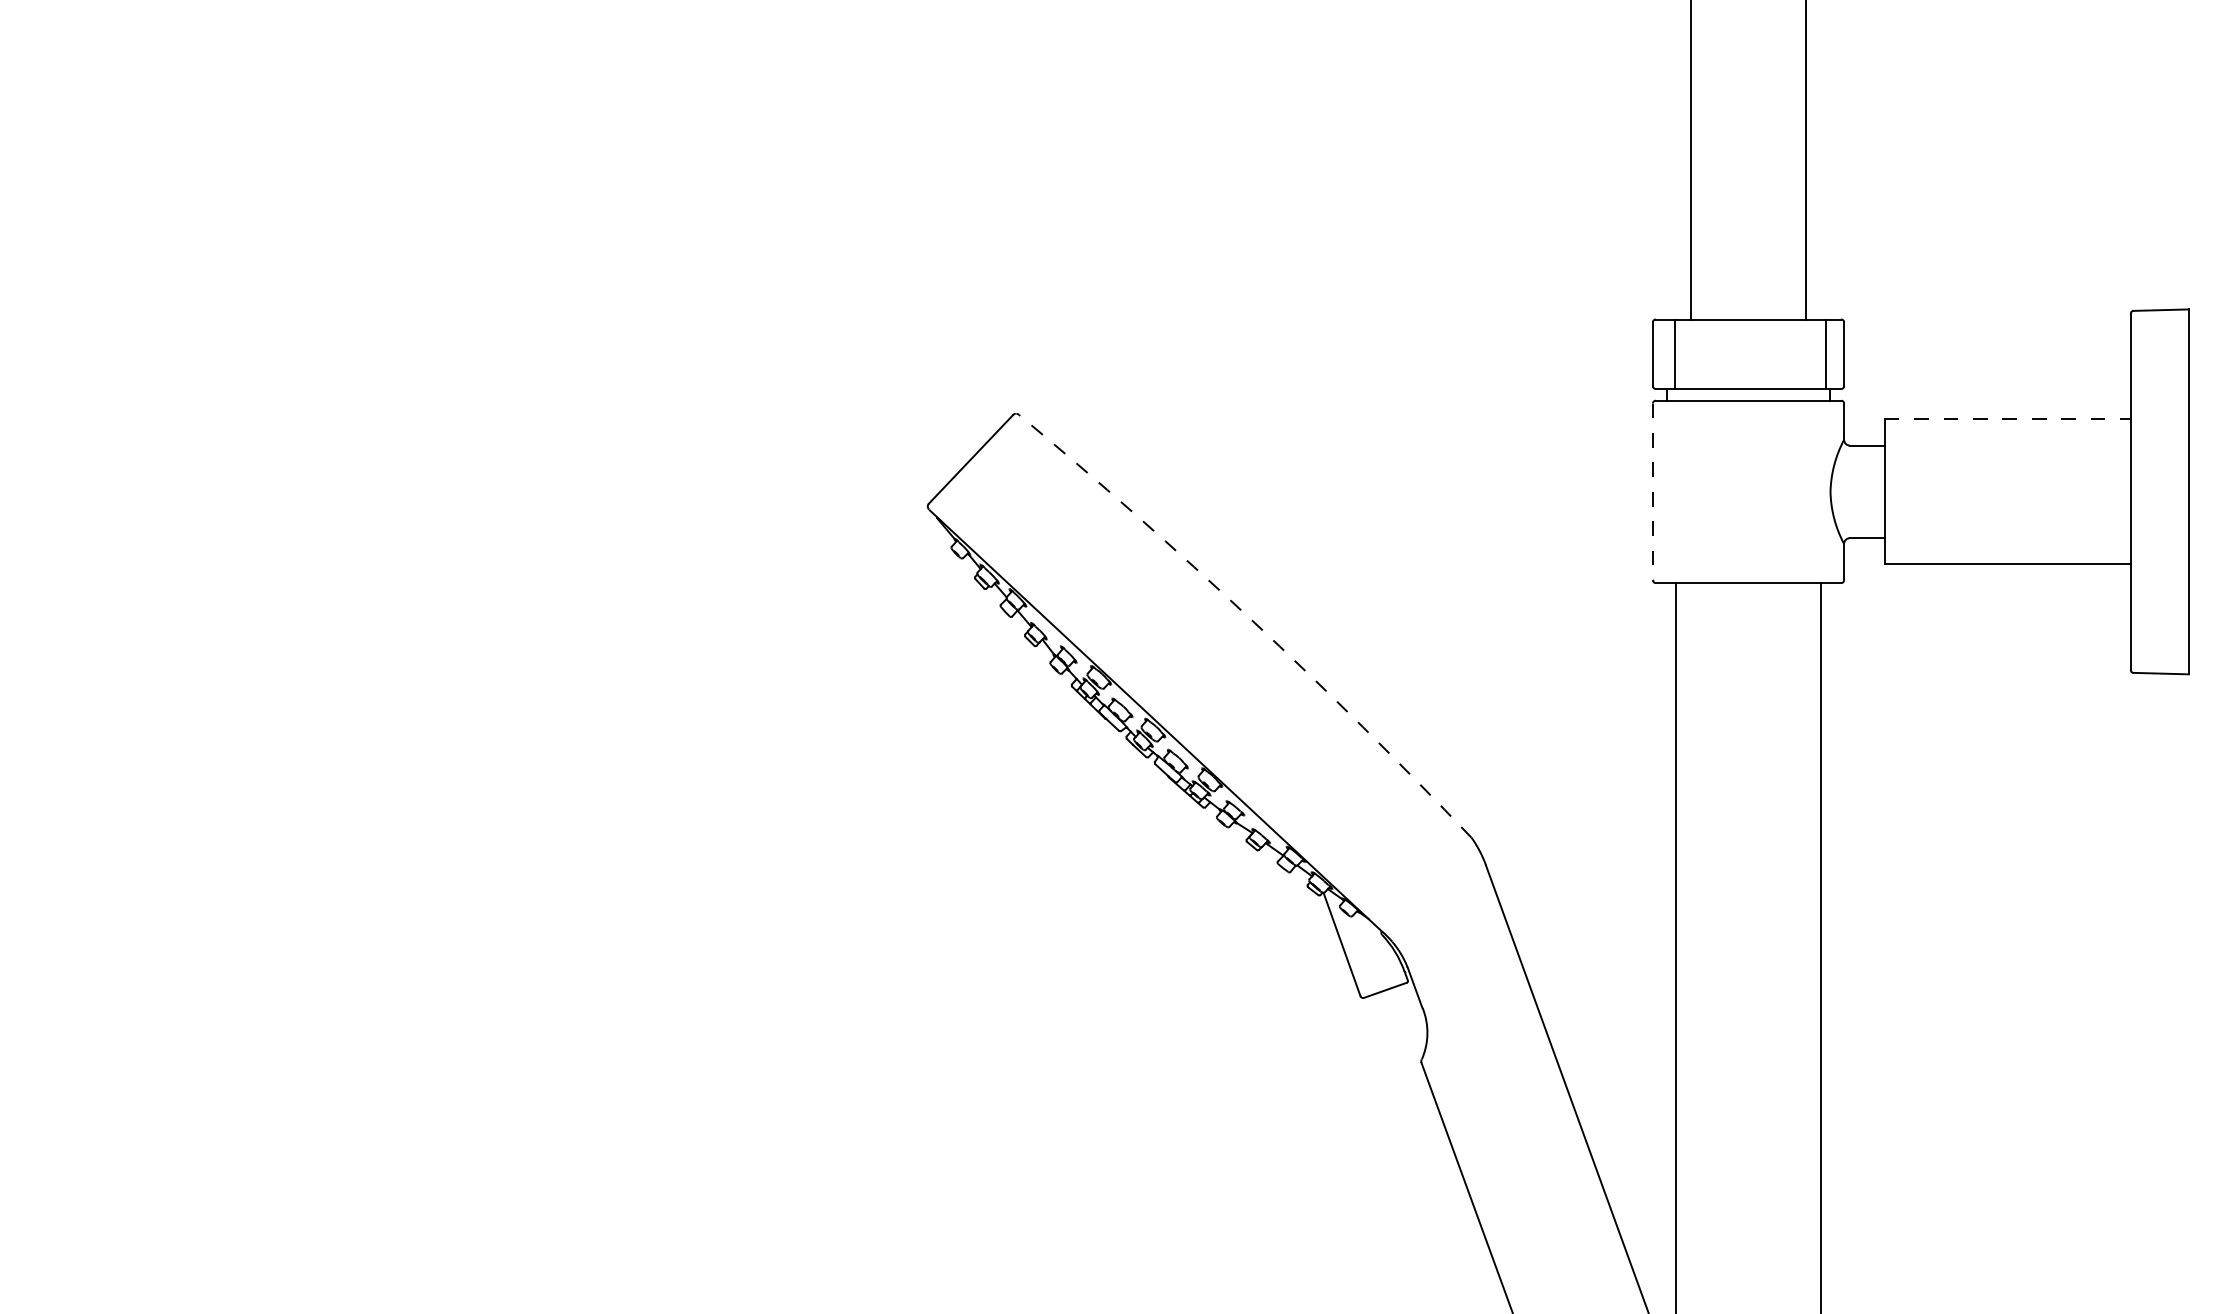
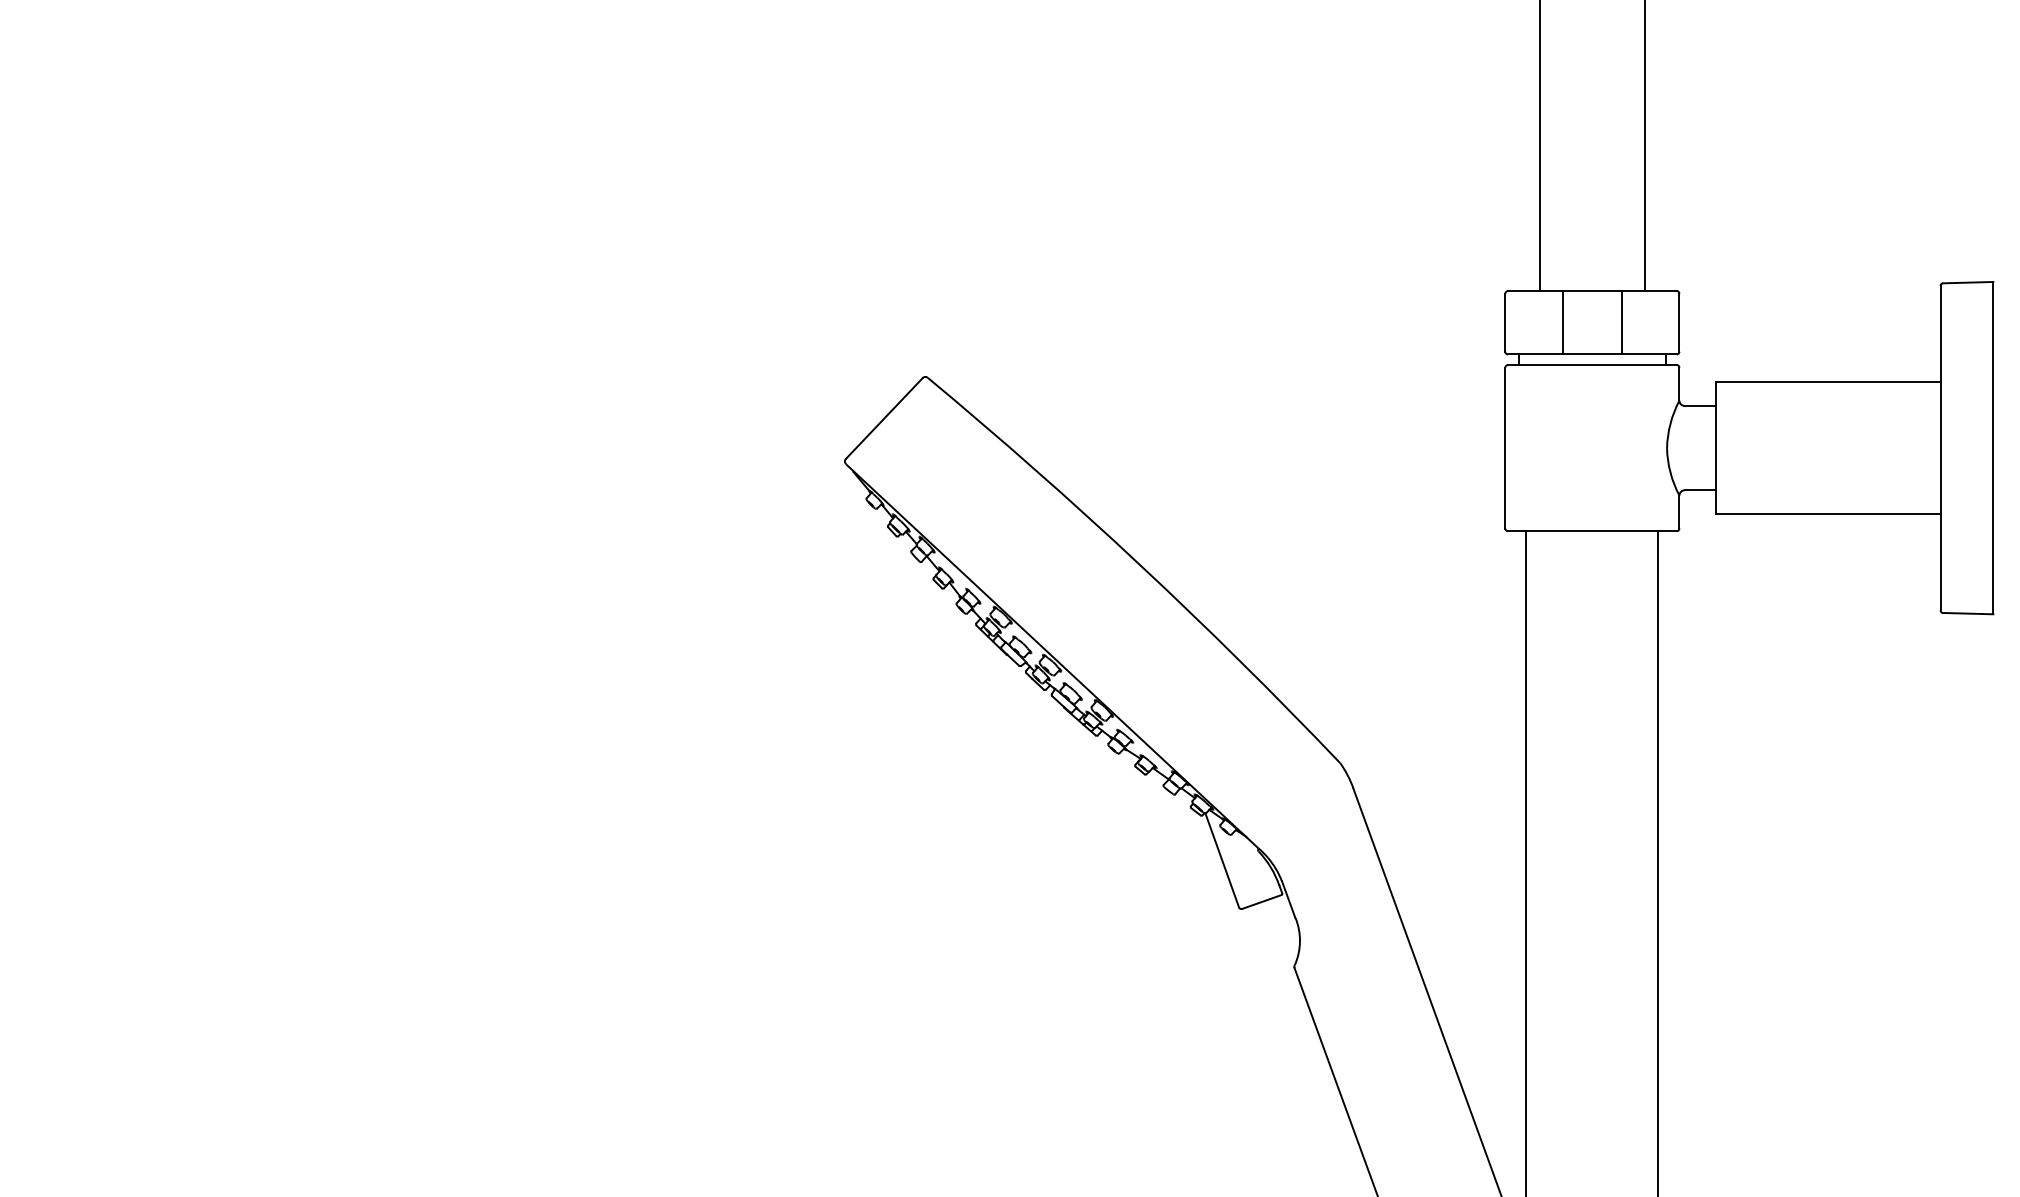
line: (1675, 353) -> (1563, 322), moved
line: (1825, 353) -> (1621, 322), moved
line: (2007, 419) -> (1828, 382), dashed -> solid
line: (1653, 492) -> (1505, 448), dashed -> solid
arc: (1251, 619) -> (1139, 564), dashed -> solid

